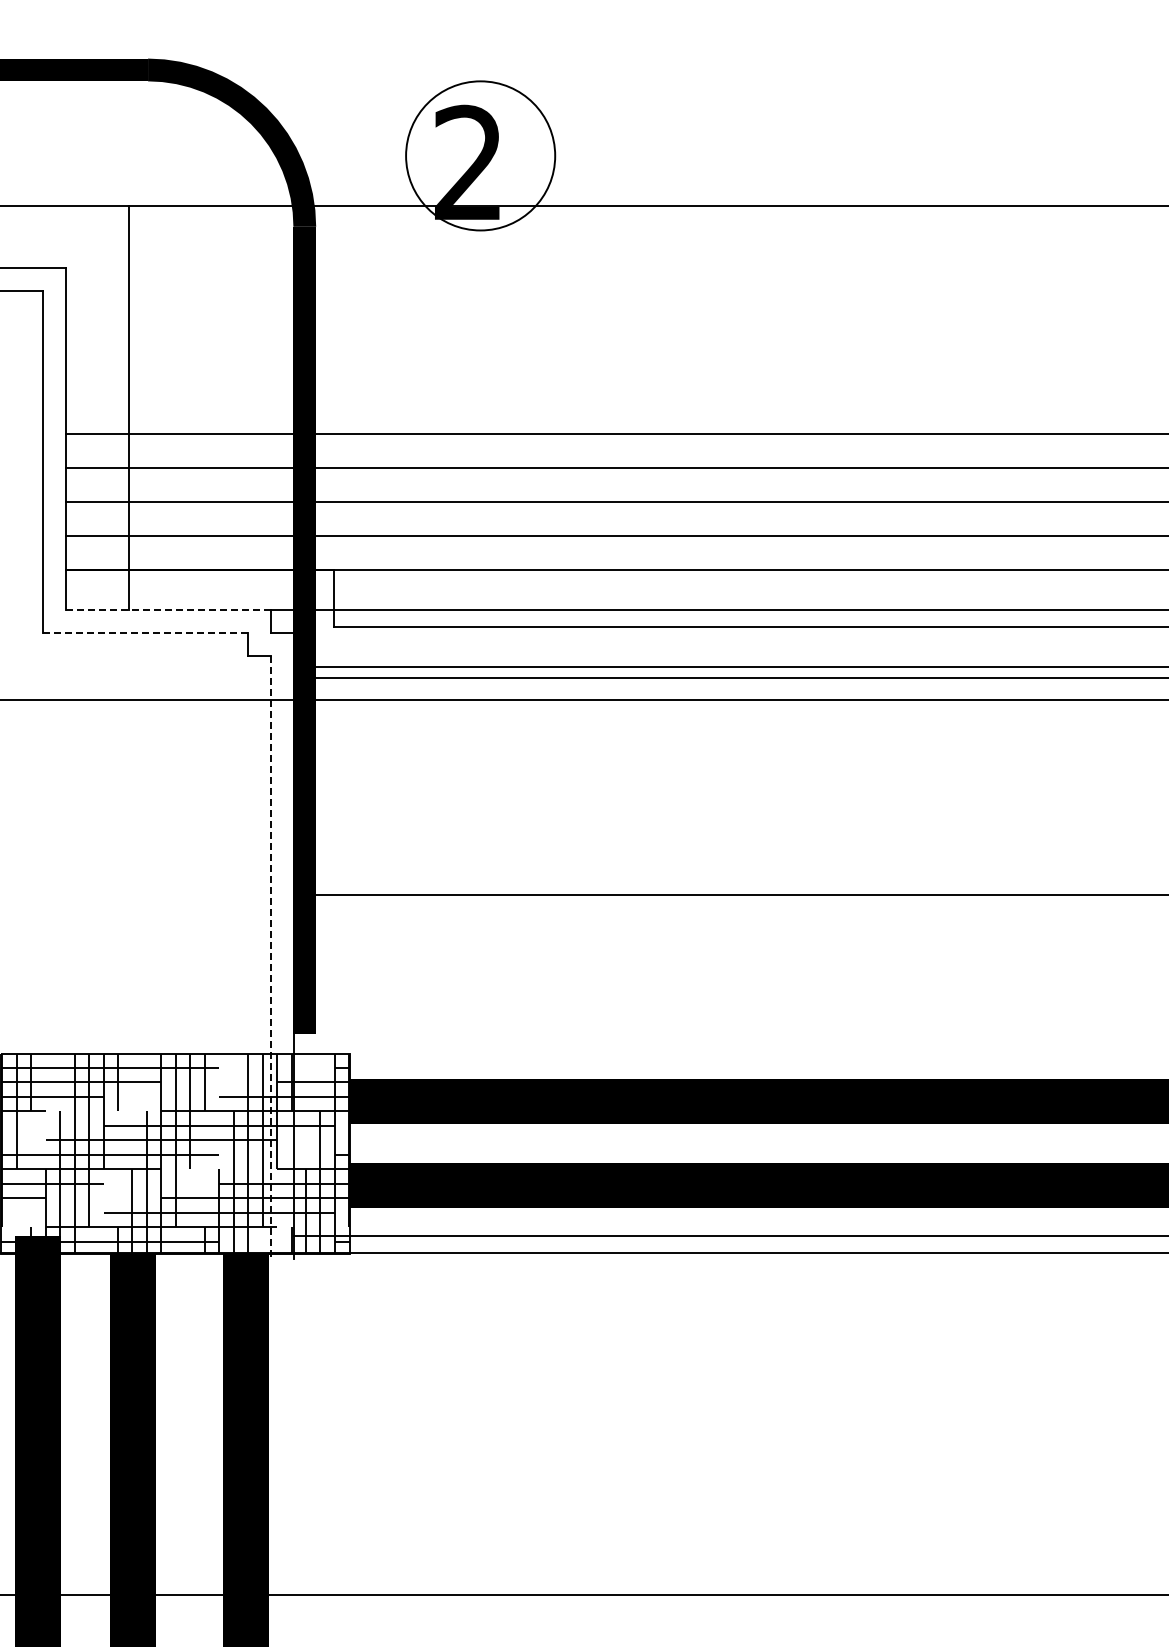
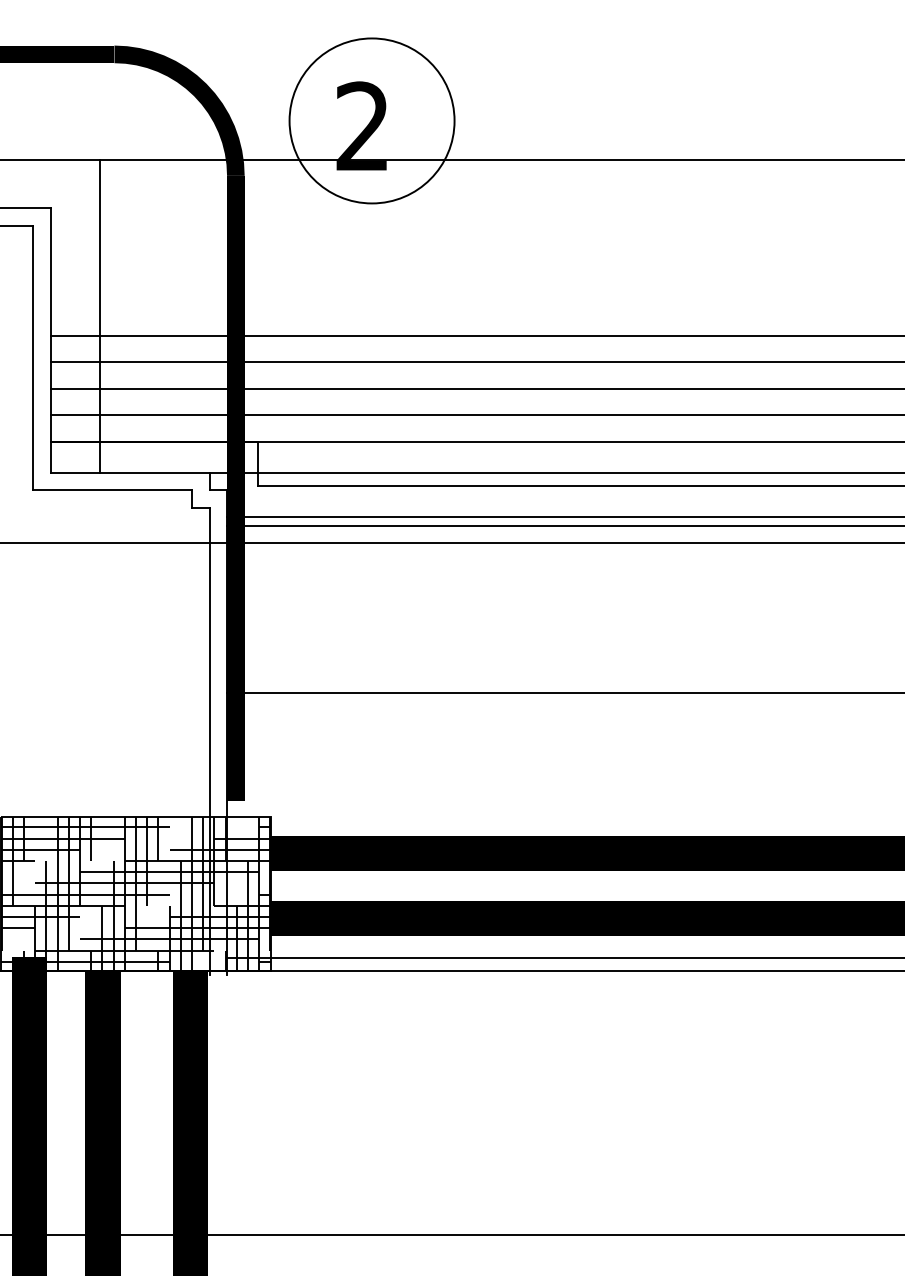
circle: (480, 155) -> (371, 120), size x1.43
line: (168, 610) -> (130, 473), dashed -> solid
line: (146, 632) -> (113, 490), dashed -> solid
line: (271, 957) -> (210, 741), dashed -> solid

